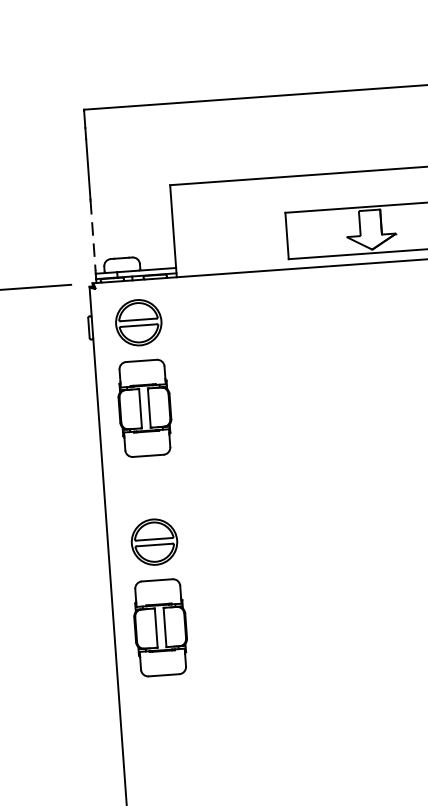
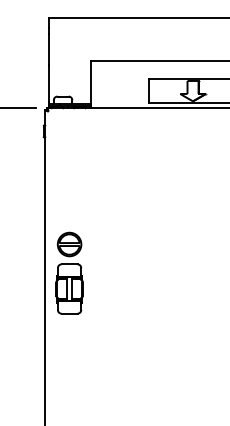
line: (93, 236) -> (49, 84), dashed -> solid
part: (142, 376) -> (69, 158), removed

